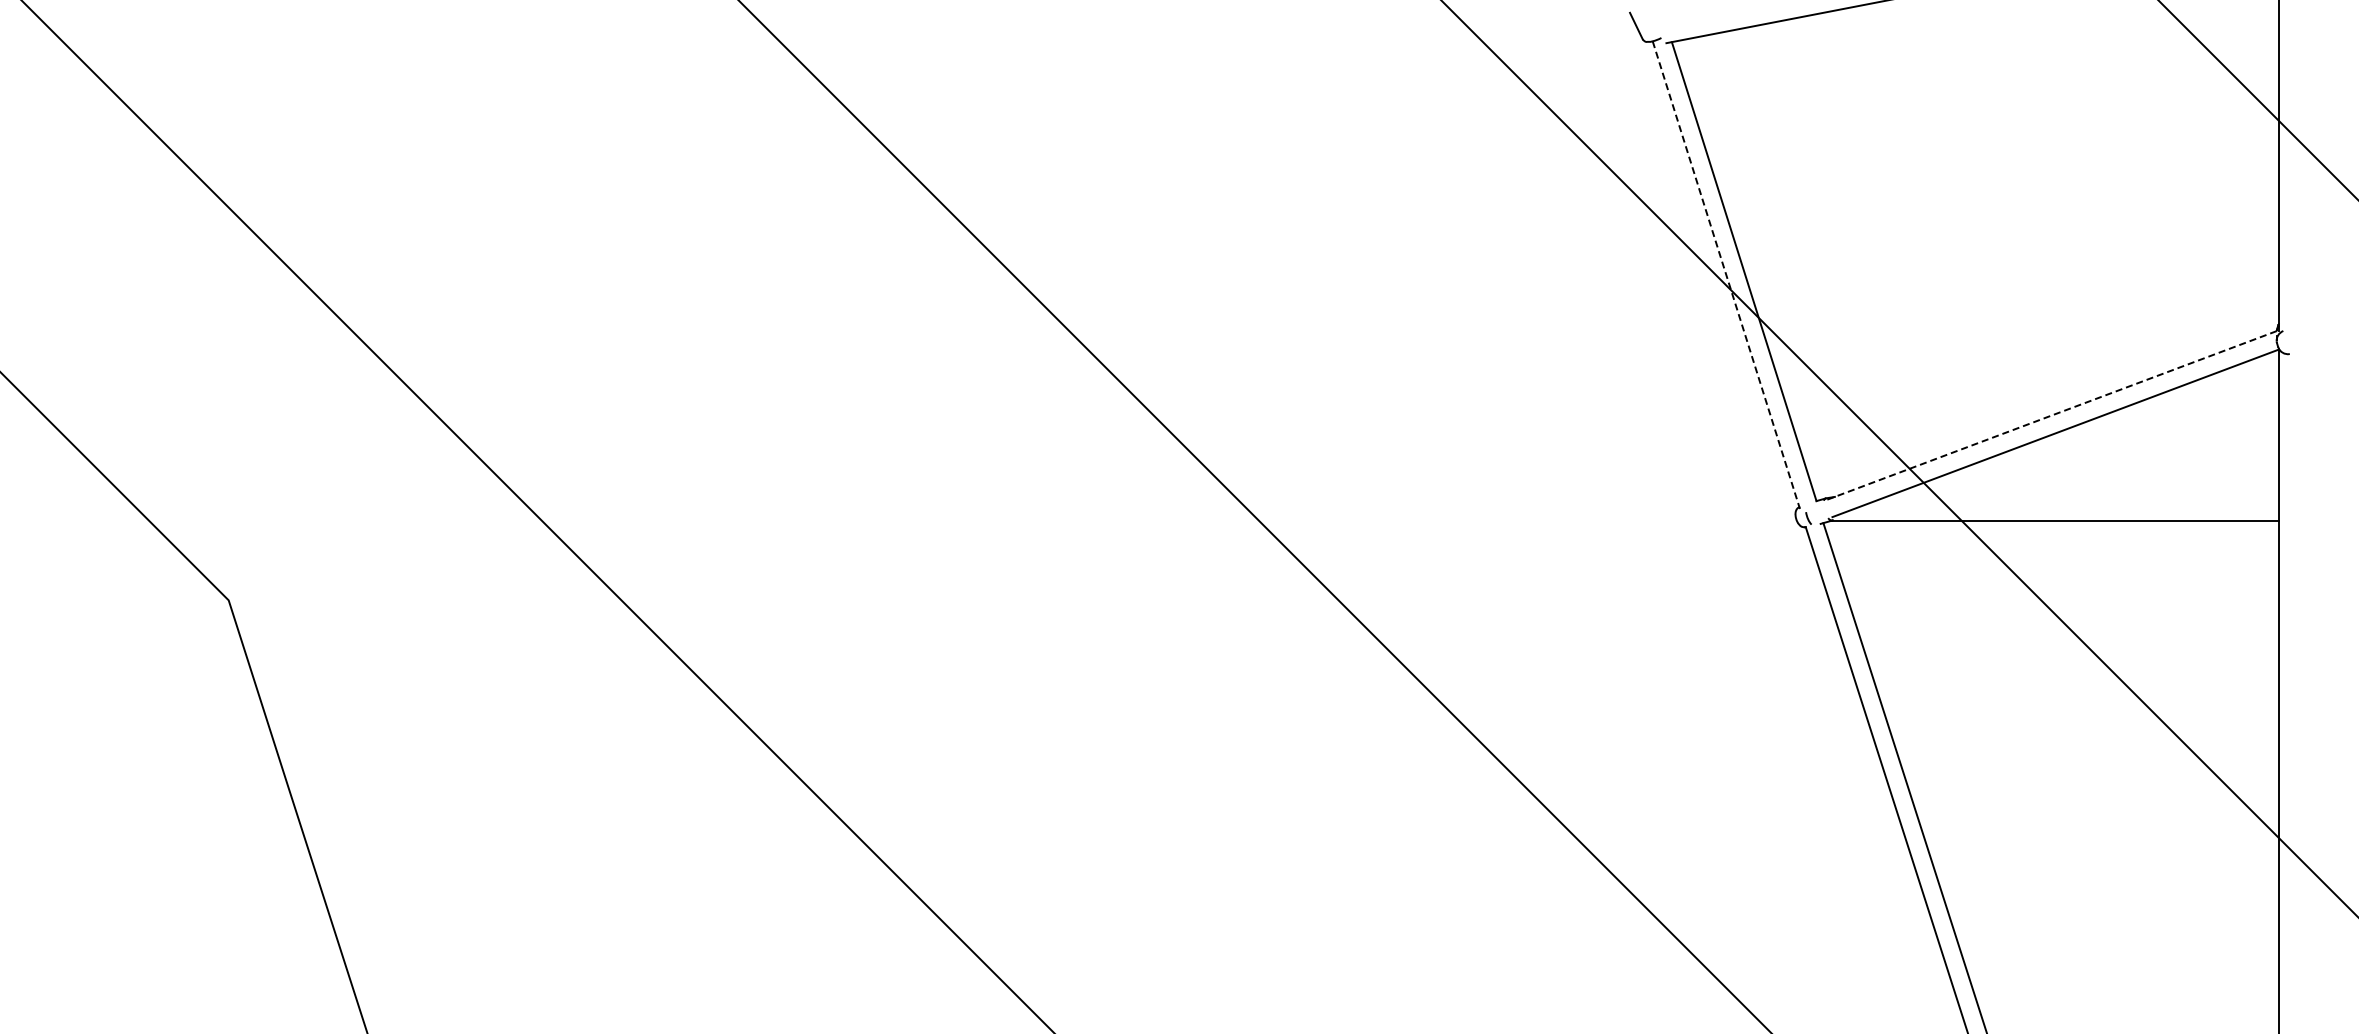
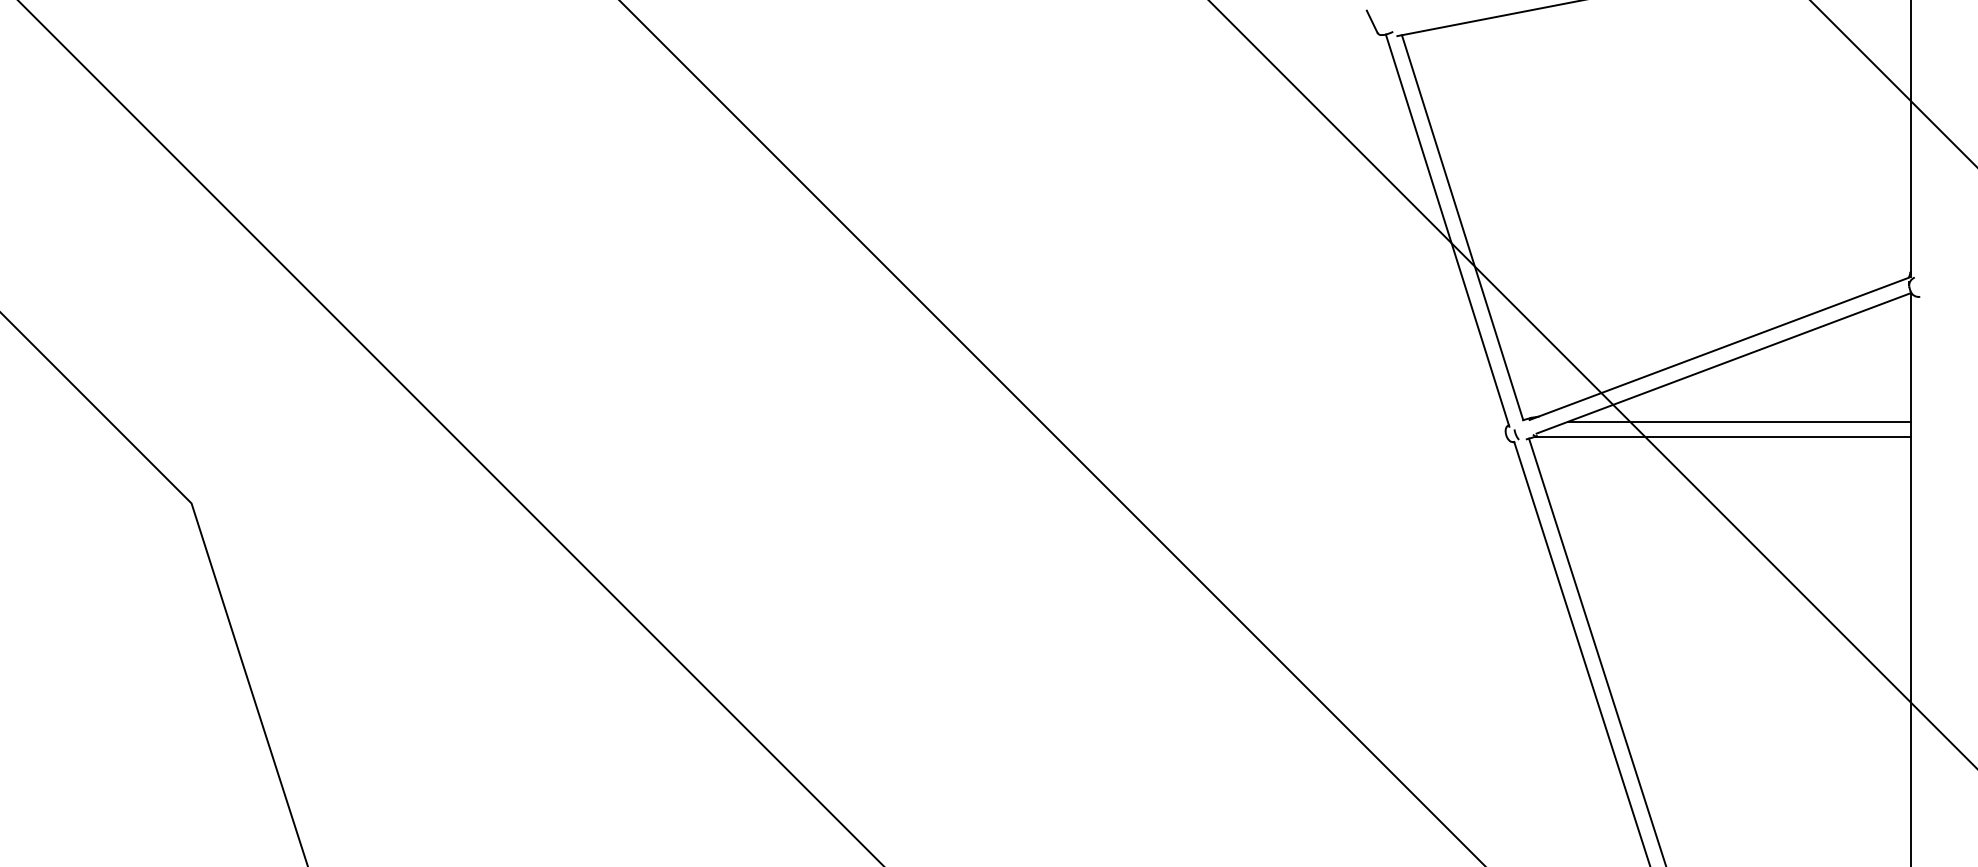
line: (1726, 275) -> (1447, 230), dashed -> solid
line: (2050, 416) -> (1719, 349), dashed -> solid
line: (2074, 503) -> (1739, 422), added

